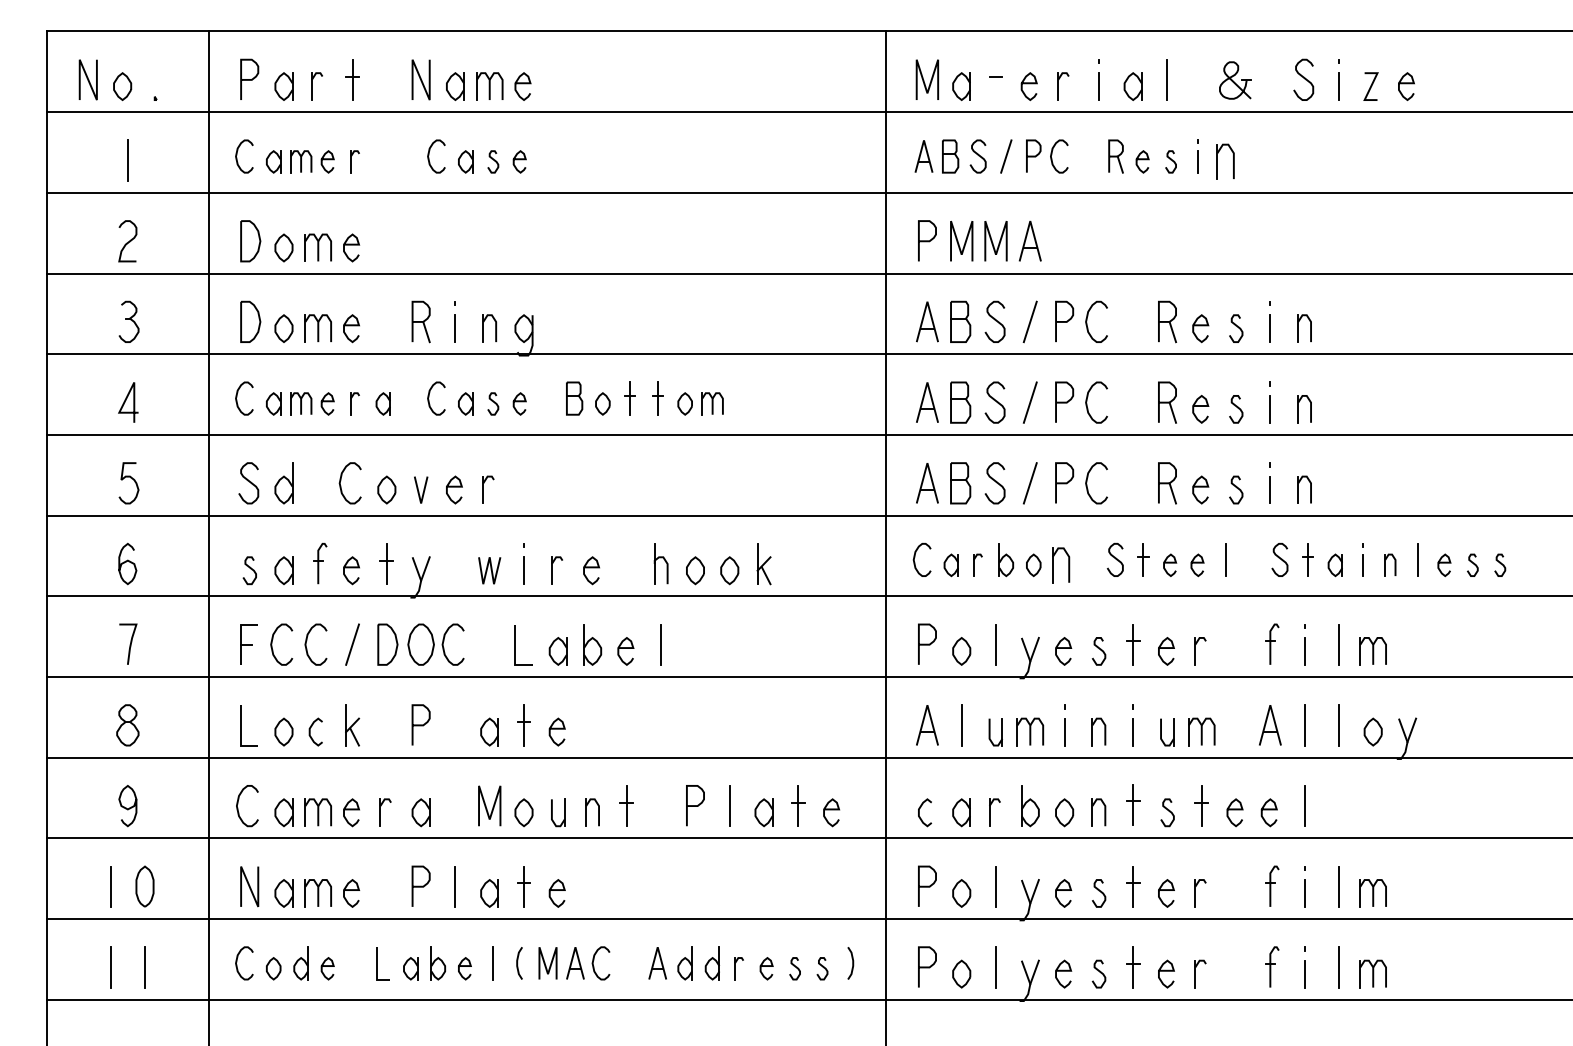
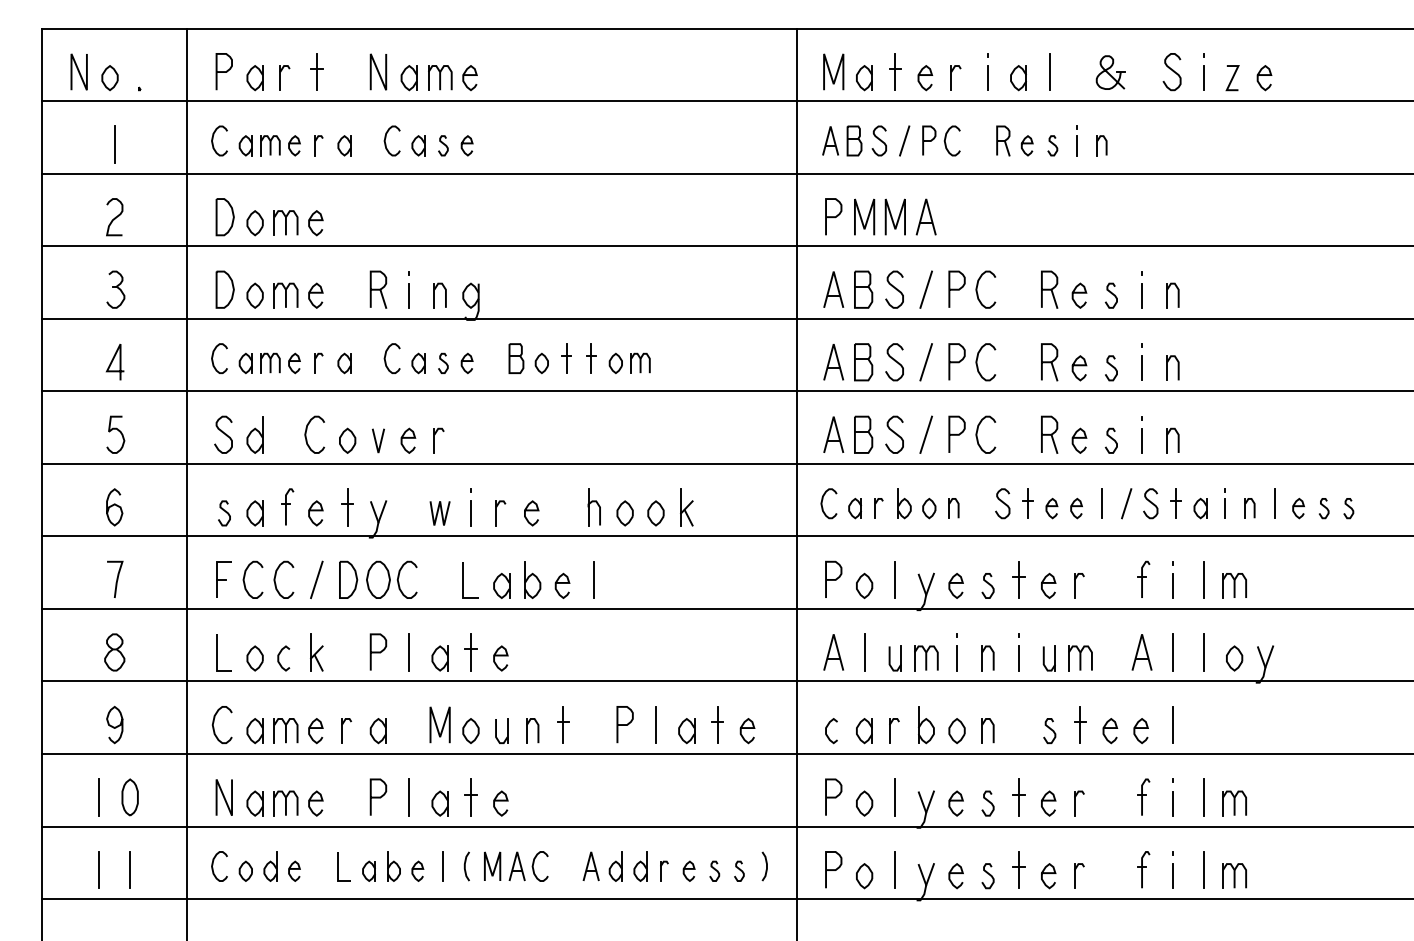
line: (996, 79) -> (895, 71), added
part: (382, 161) -> (343, 145), added
part: (1225, 161) -> (1101, 145), size x0.62
line: (1253, 559) -> (1126, 503), added
part: (1061, 564) -> (954, 507), size x0.62
line: (455, 725) -> (409, 652), added
part: (1133, 804) -> (1019, 723), removed

